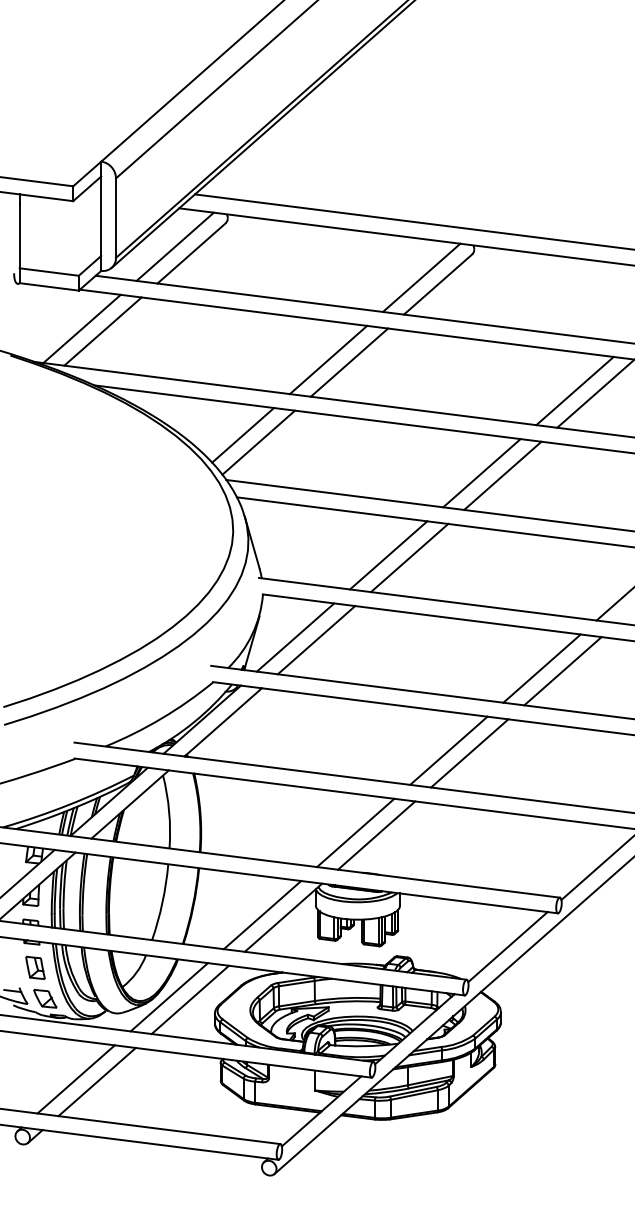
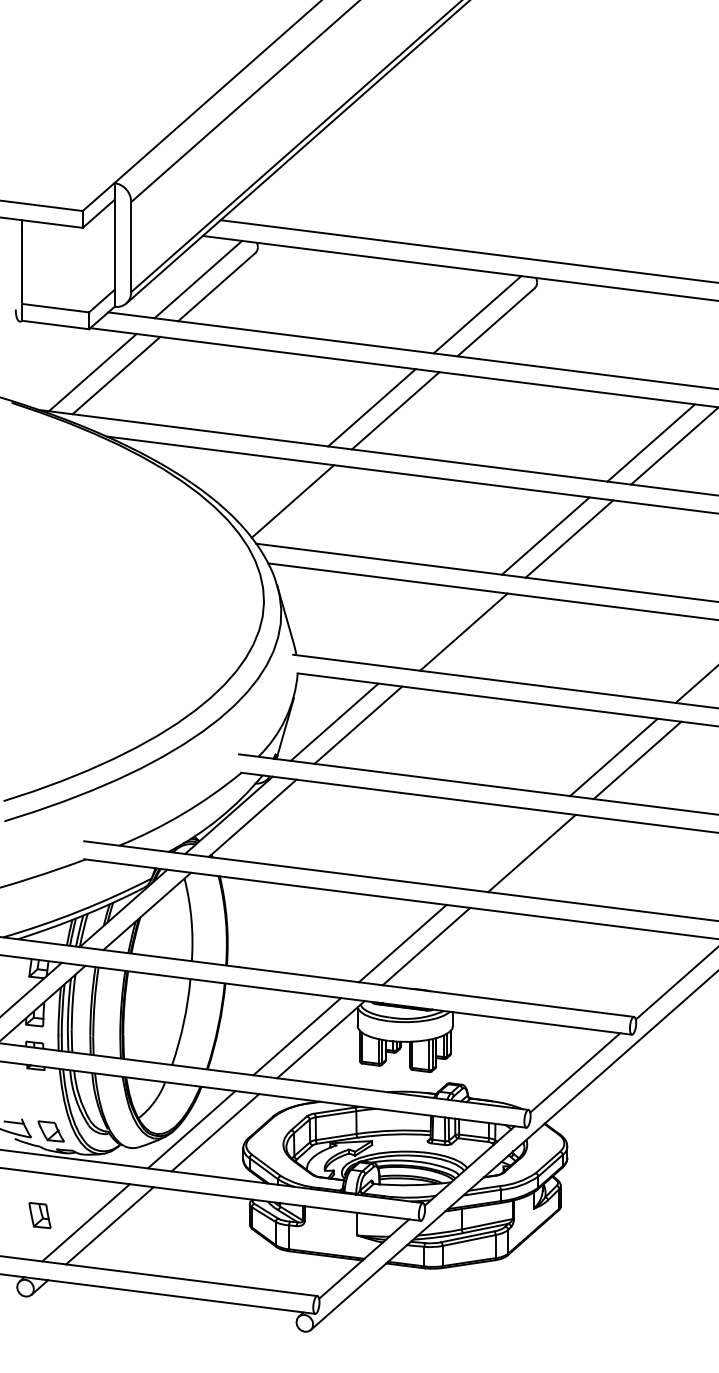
line: (243, 435) -> (275, 493), removed
line: (388, 554) -> (439, 628), removed
line: (449, 750) -> (508, 850), removed
part: (35, 967) -> (39, 1215), moved

